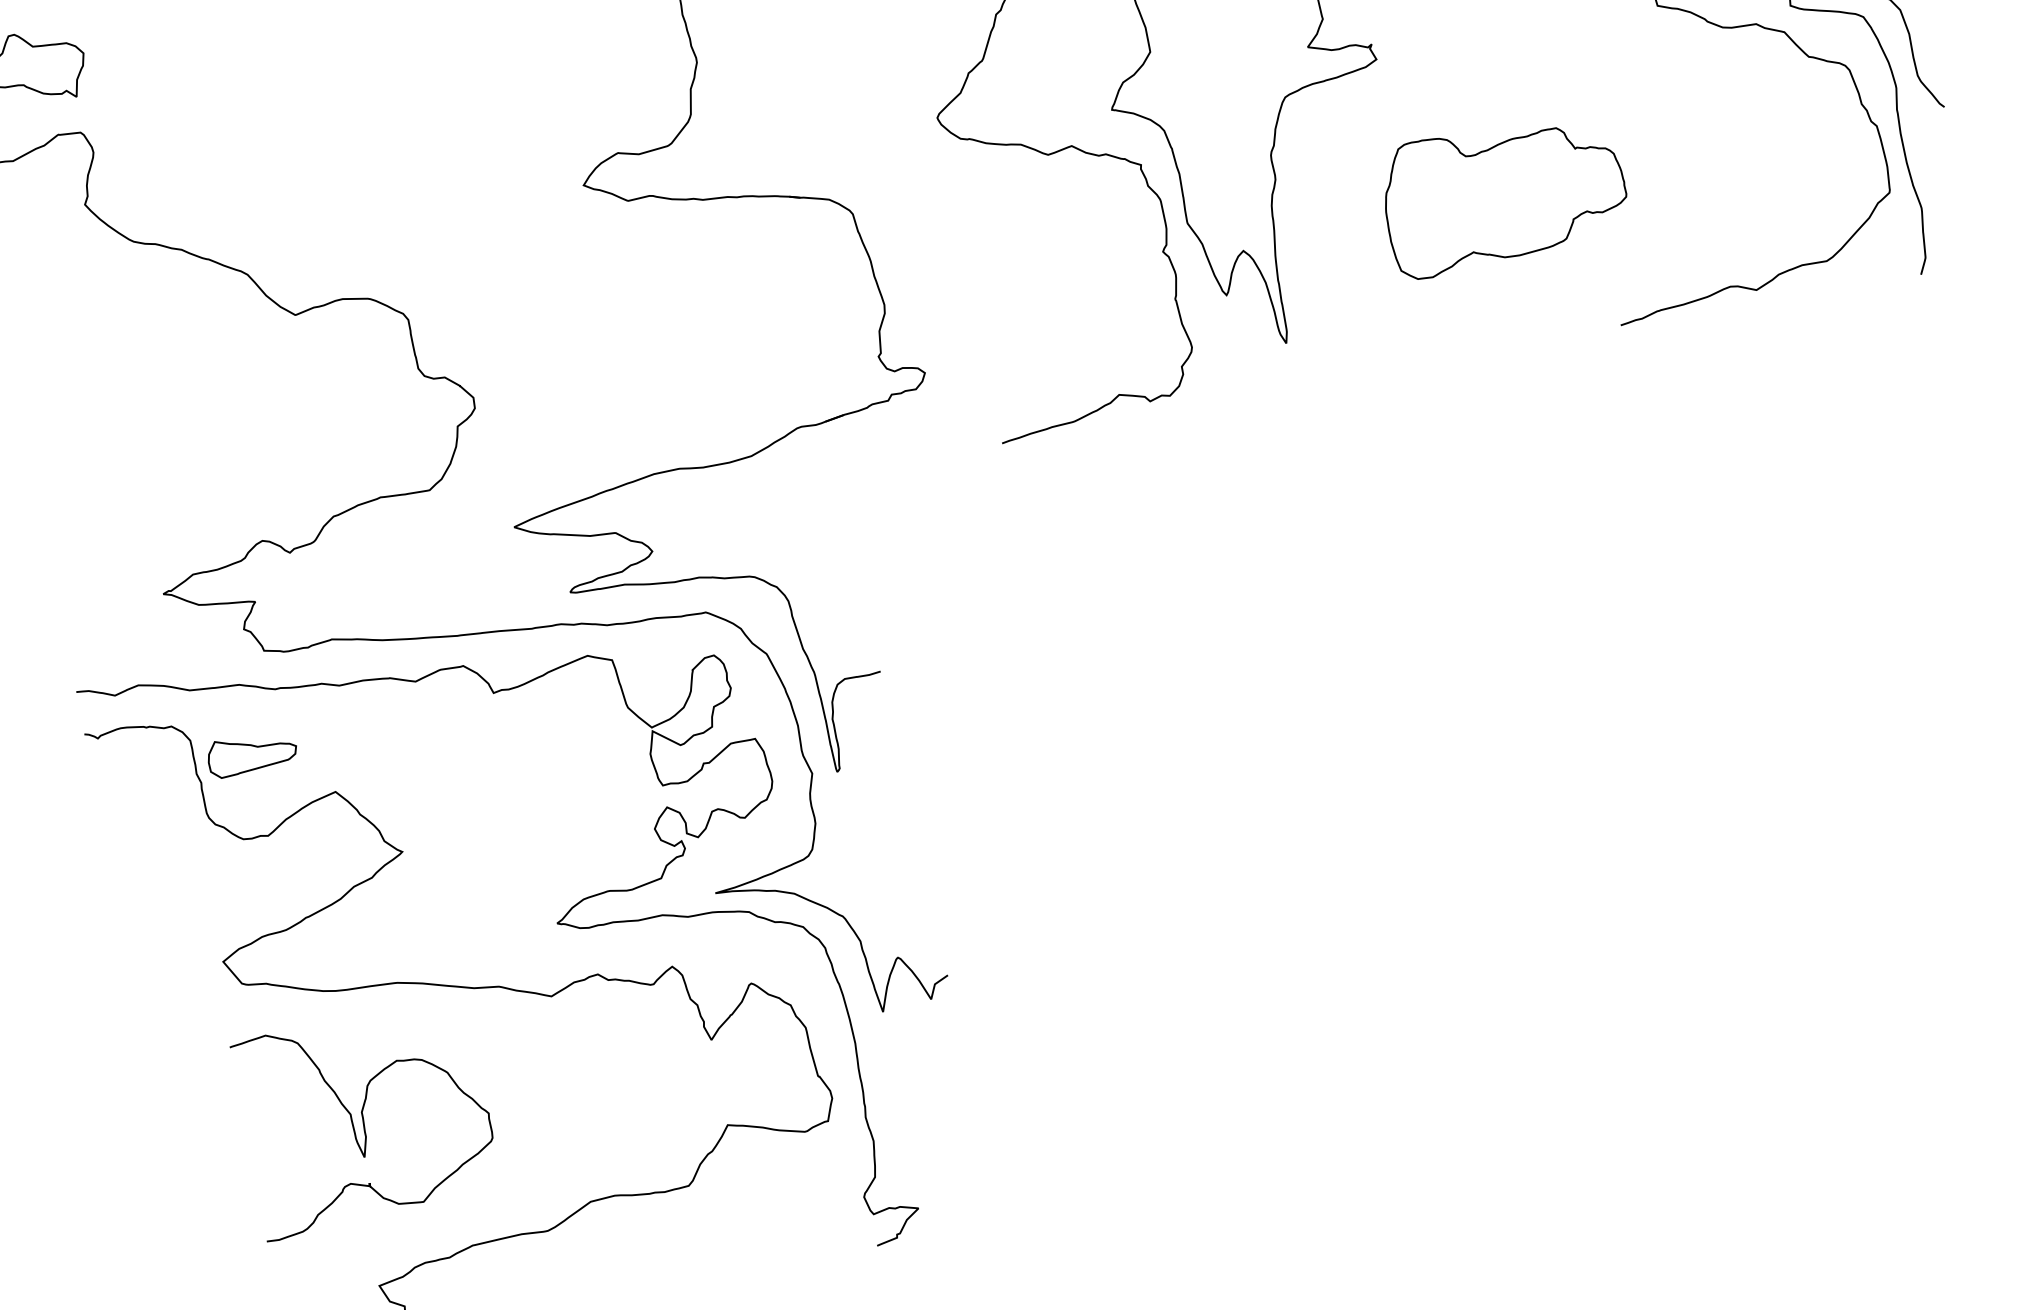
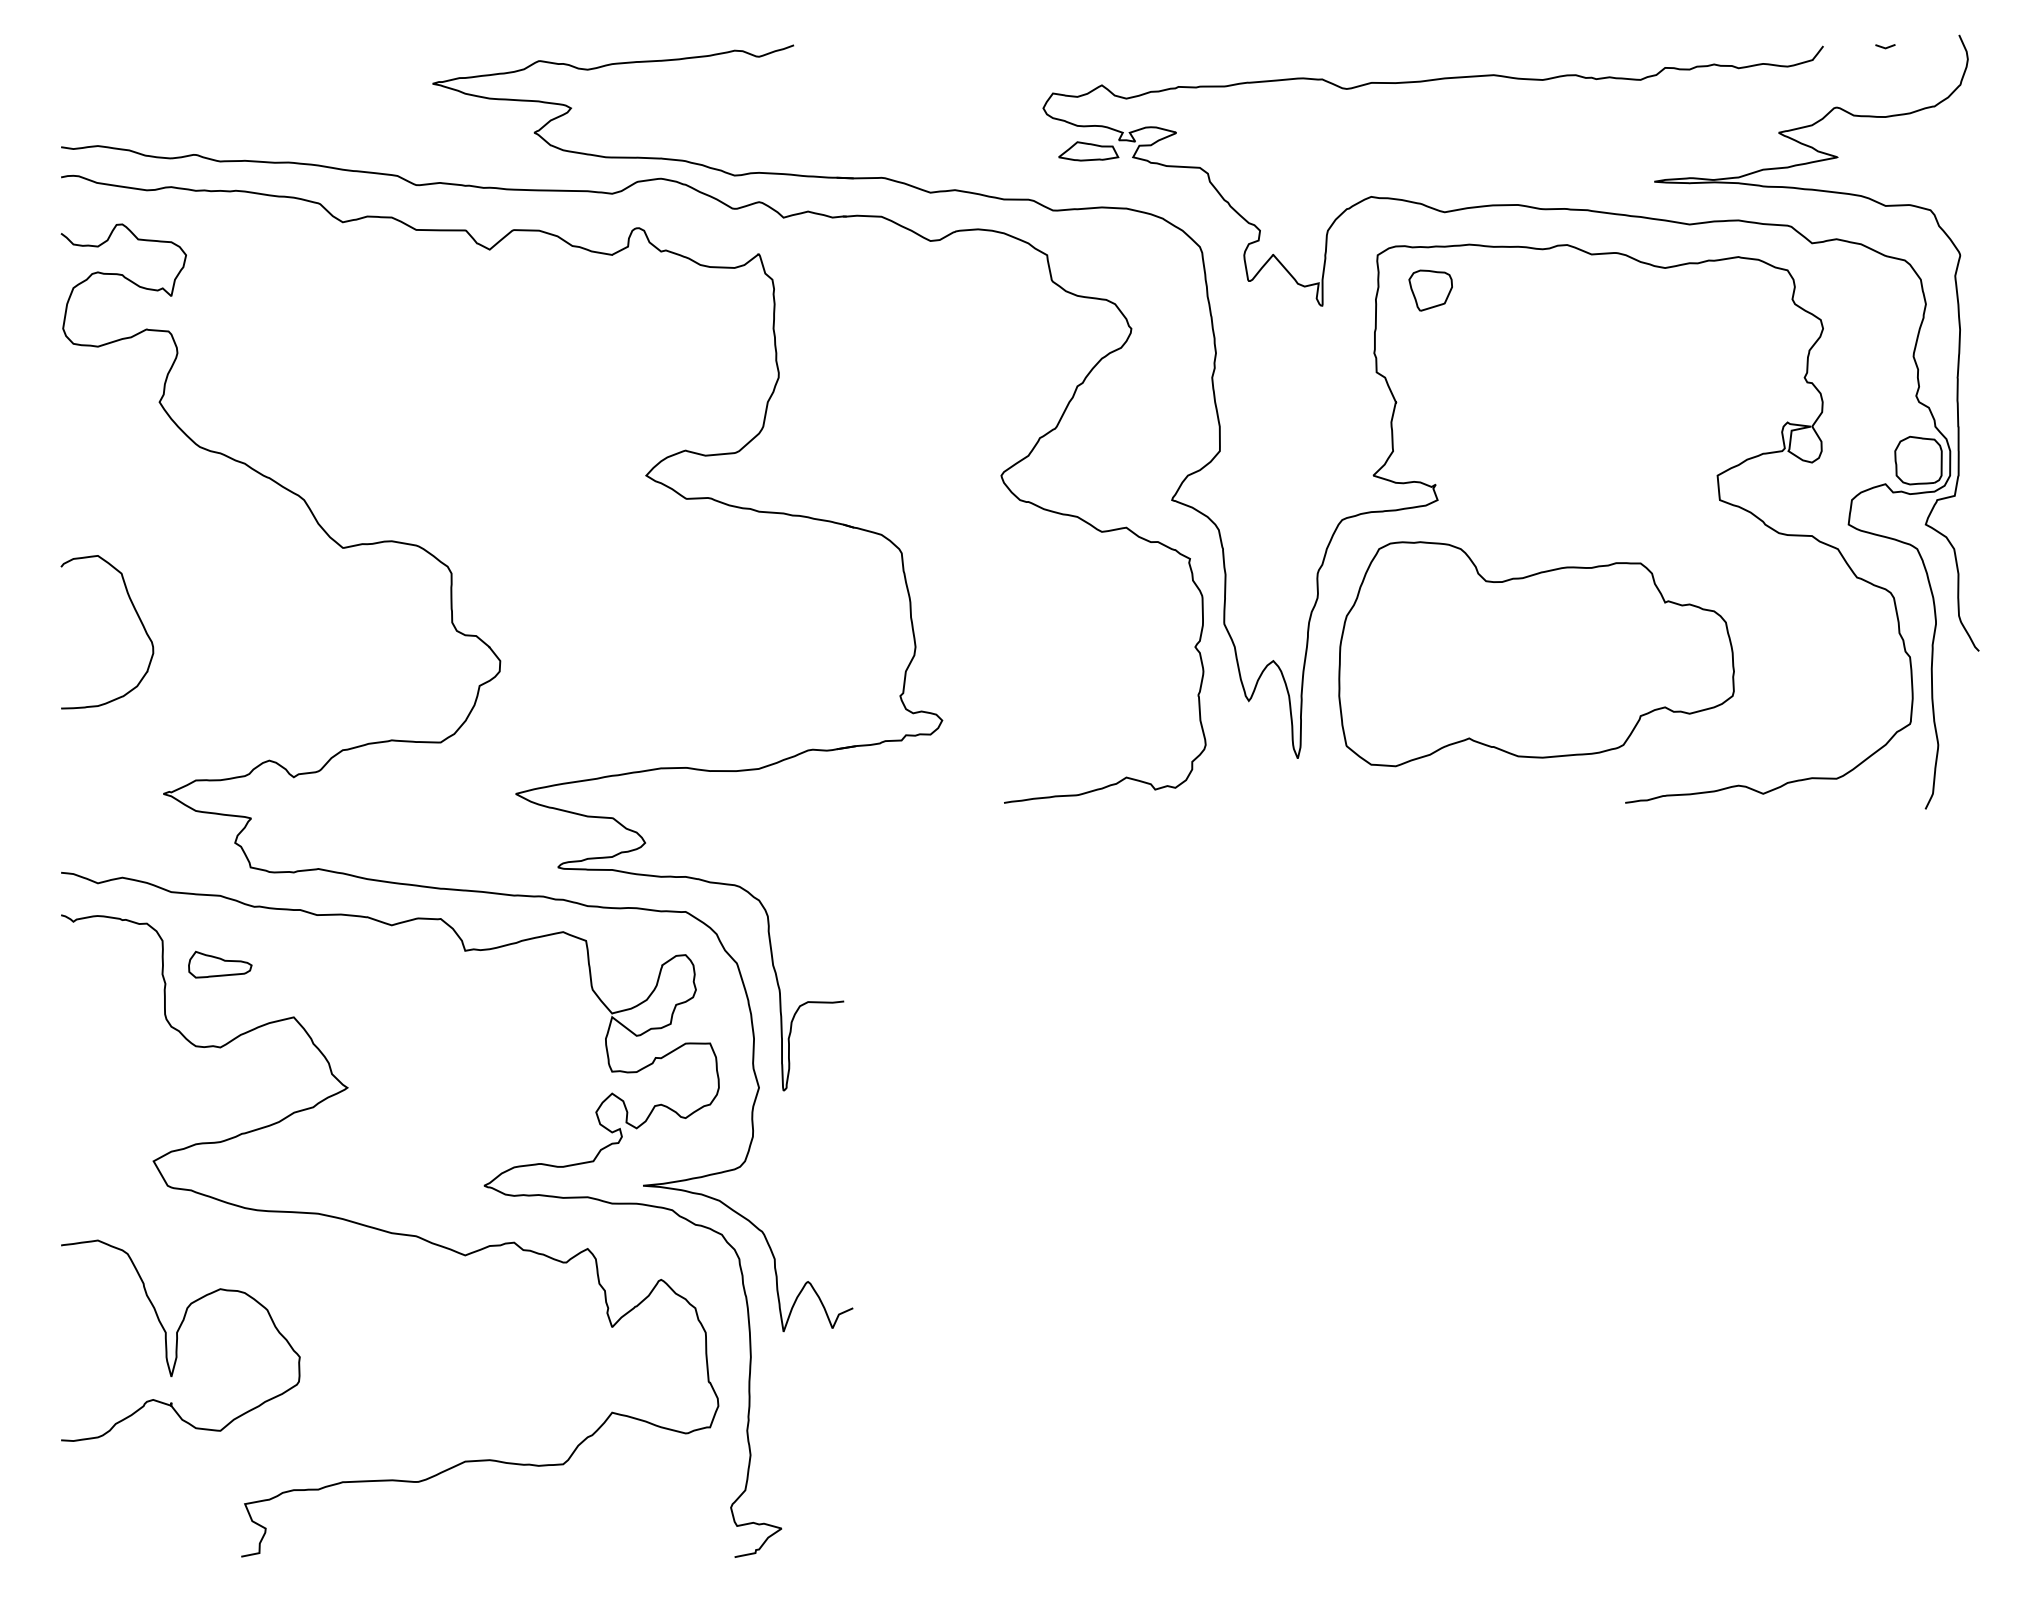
part: (1504, 194) -> (1536, 654), size x1.67
curve: (103, 422) -> (137, 616), added
part: (252, 753) -> (220, 964), size x0.71
curve: (363, 1120) -> (177, 1340), moved

